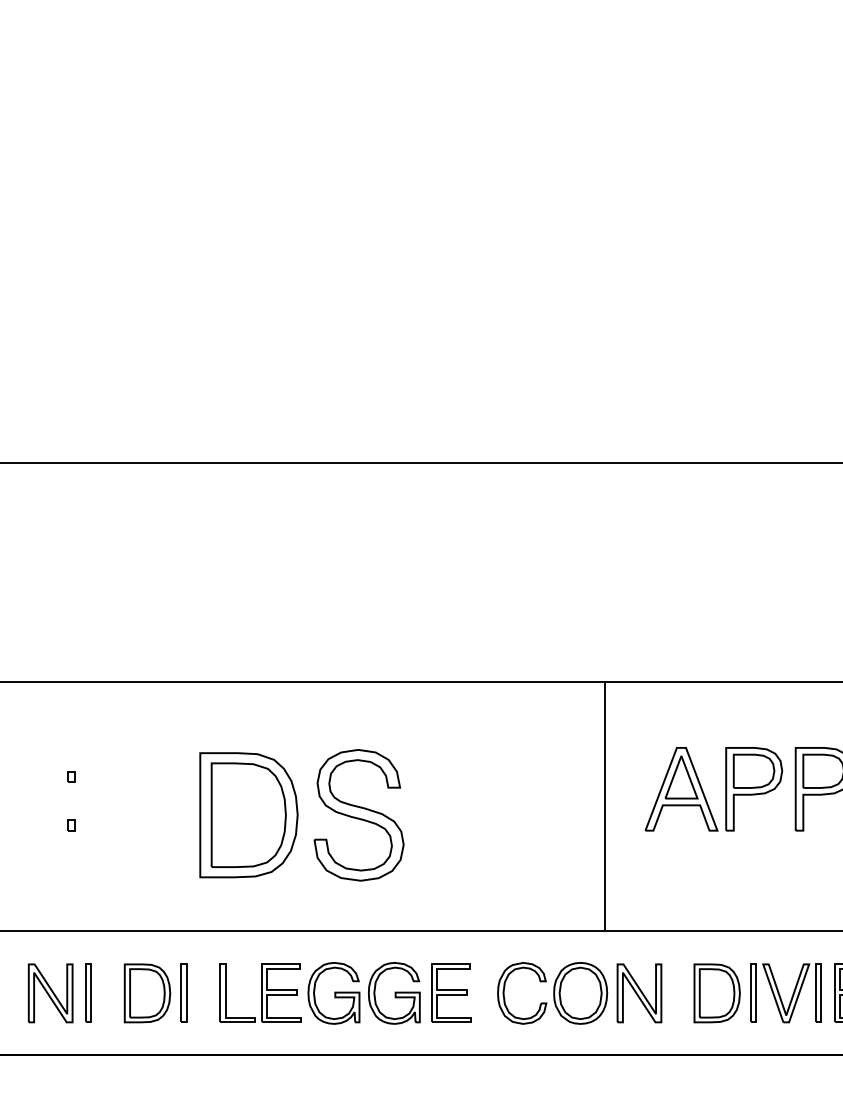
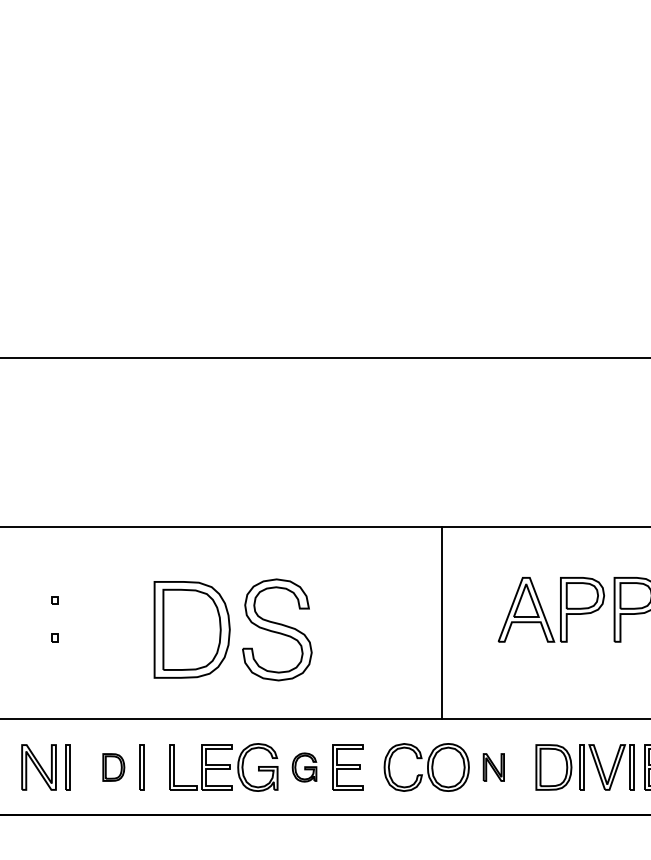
line: (604, 806) -> (442, 623), moved
part: (147, 993) -> (113, 767), size x0.6
part: (394, 993) -> (304, 767), size x0.6
part: (639, 993) -> (493, 767), size x0.6

